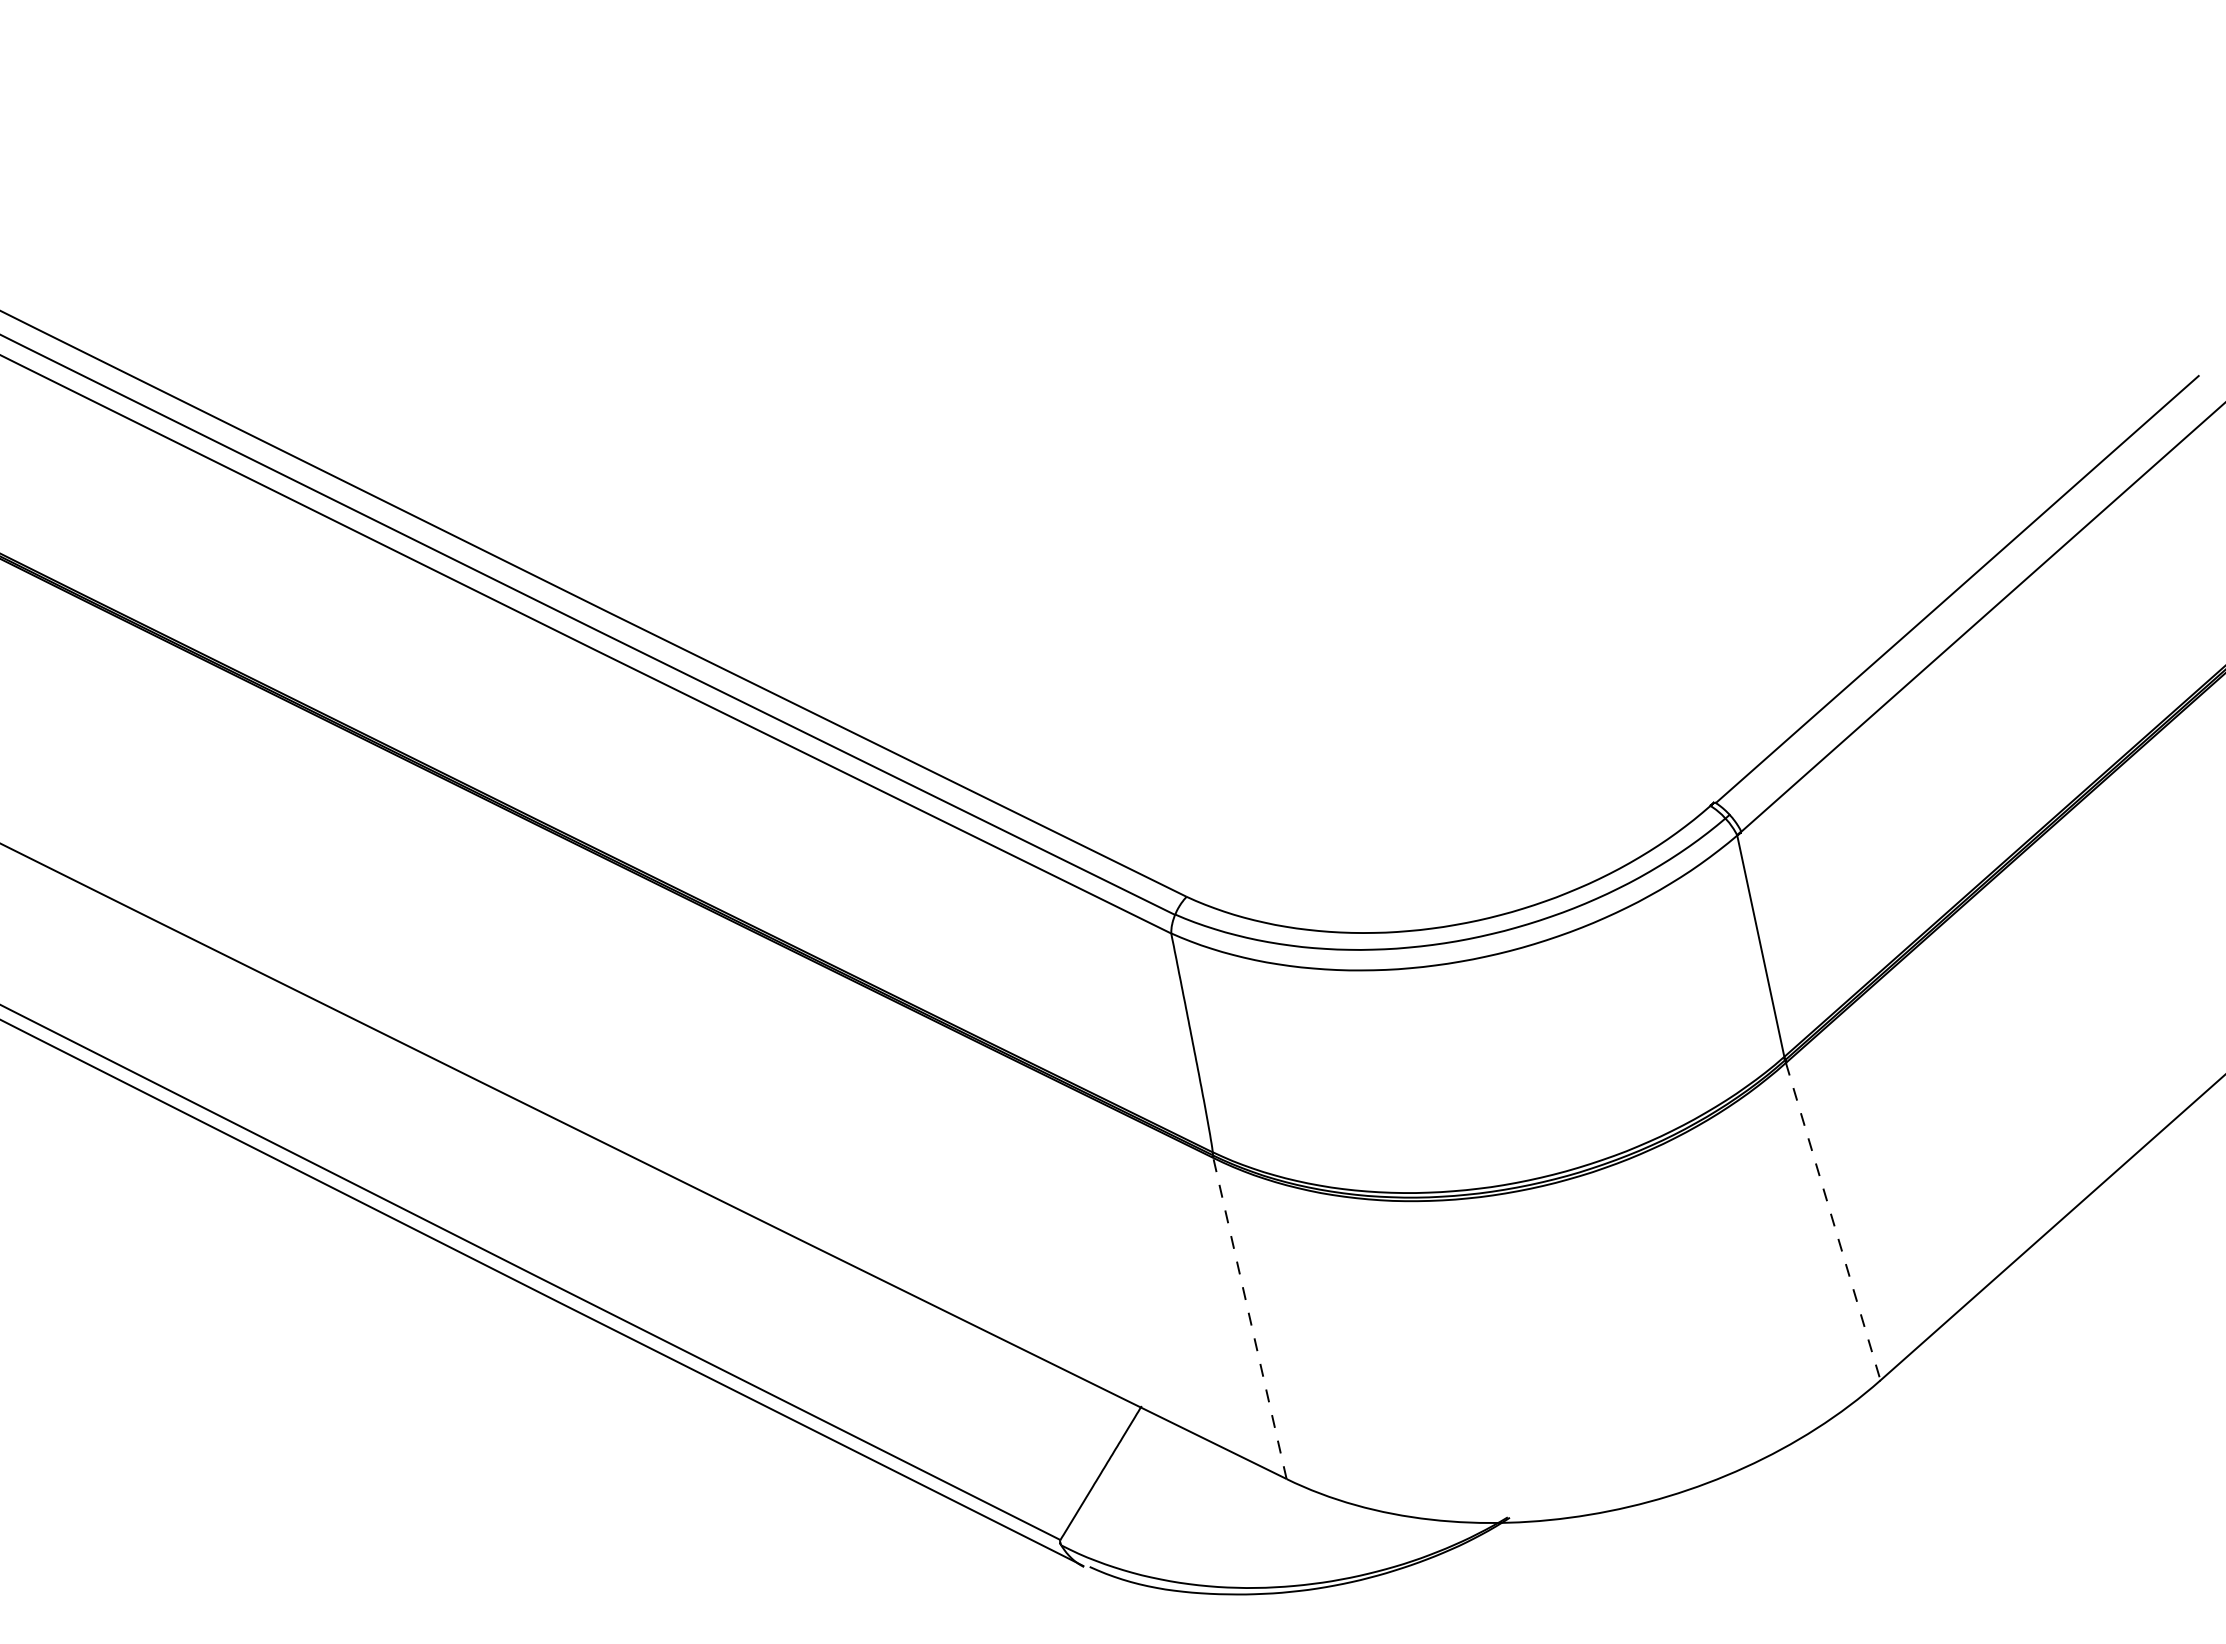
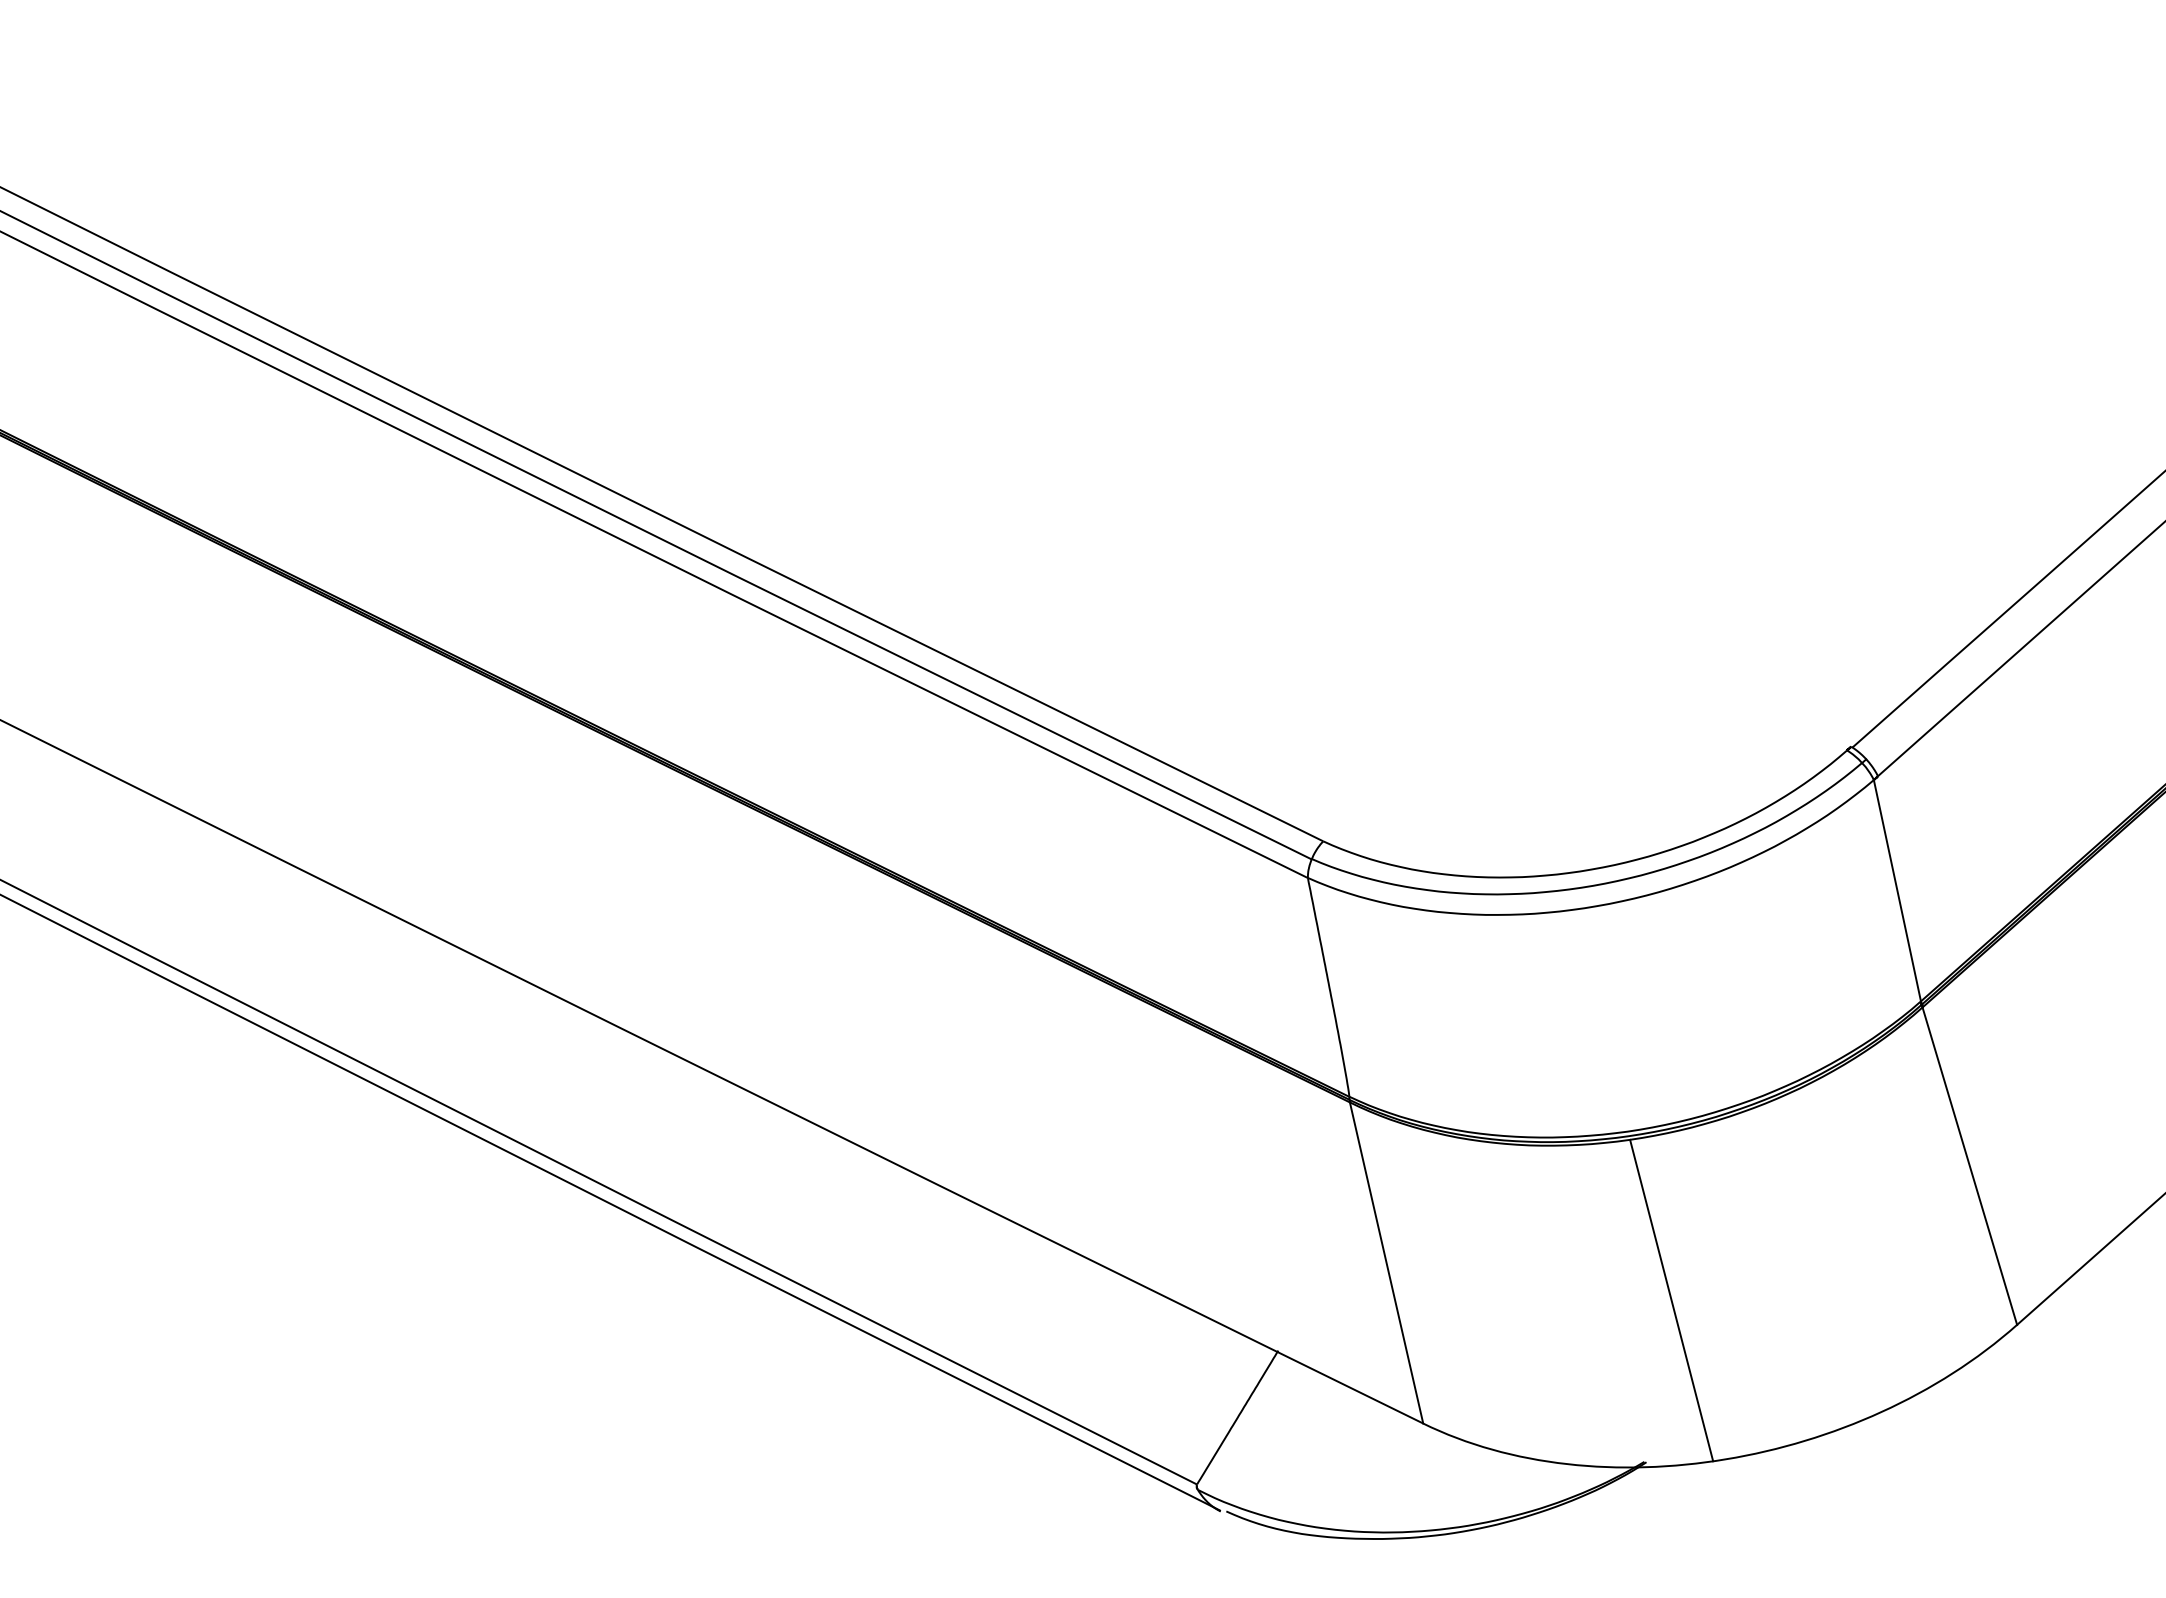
line: (1833, 1221) -> (1970, 1166), dashed -> solid
line: (1249, 1318) -> (1386, 1263), dashed -> solid
line: (1534, 1355) -> (1671, 1300), added

